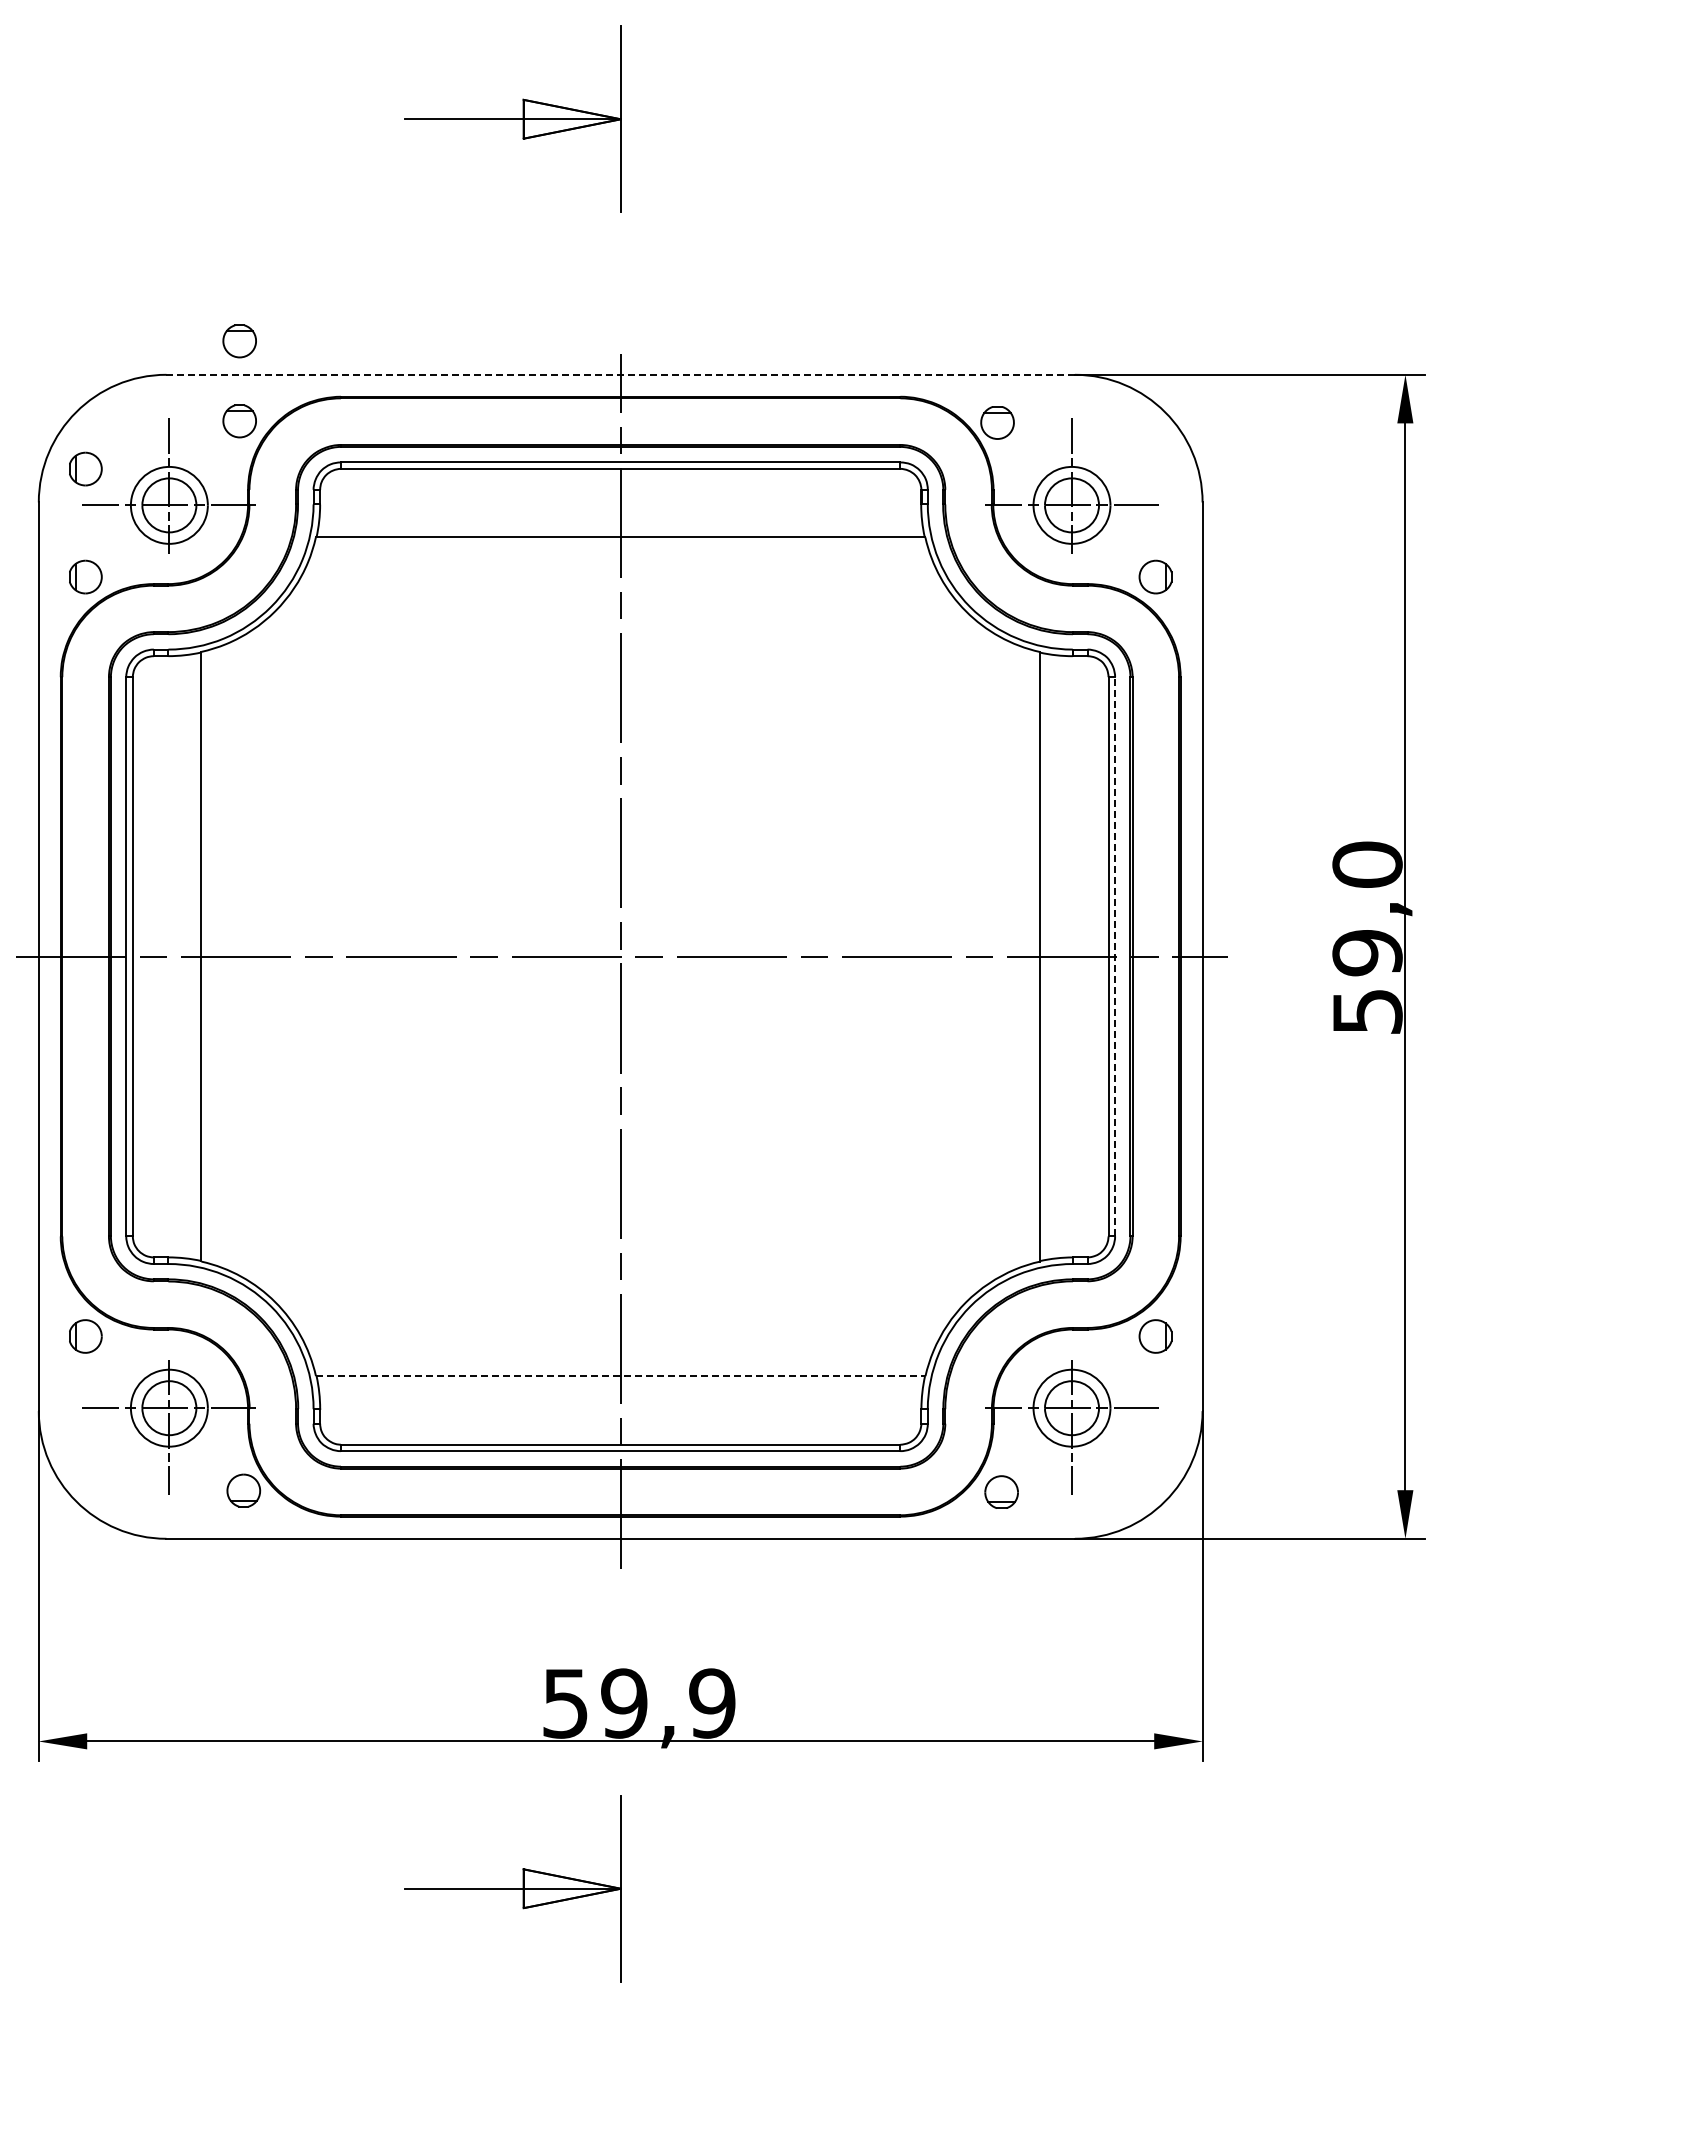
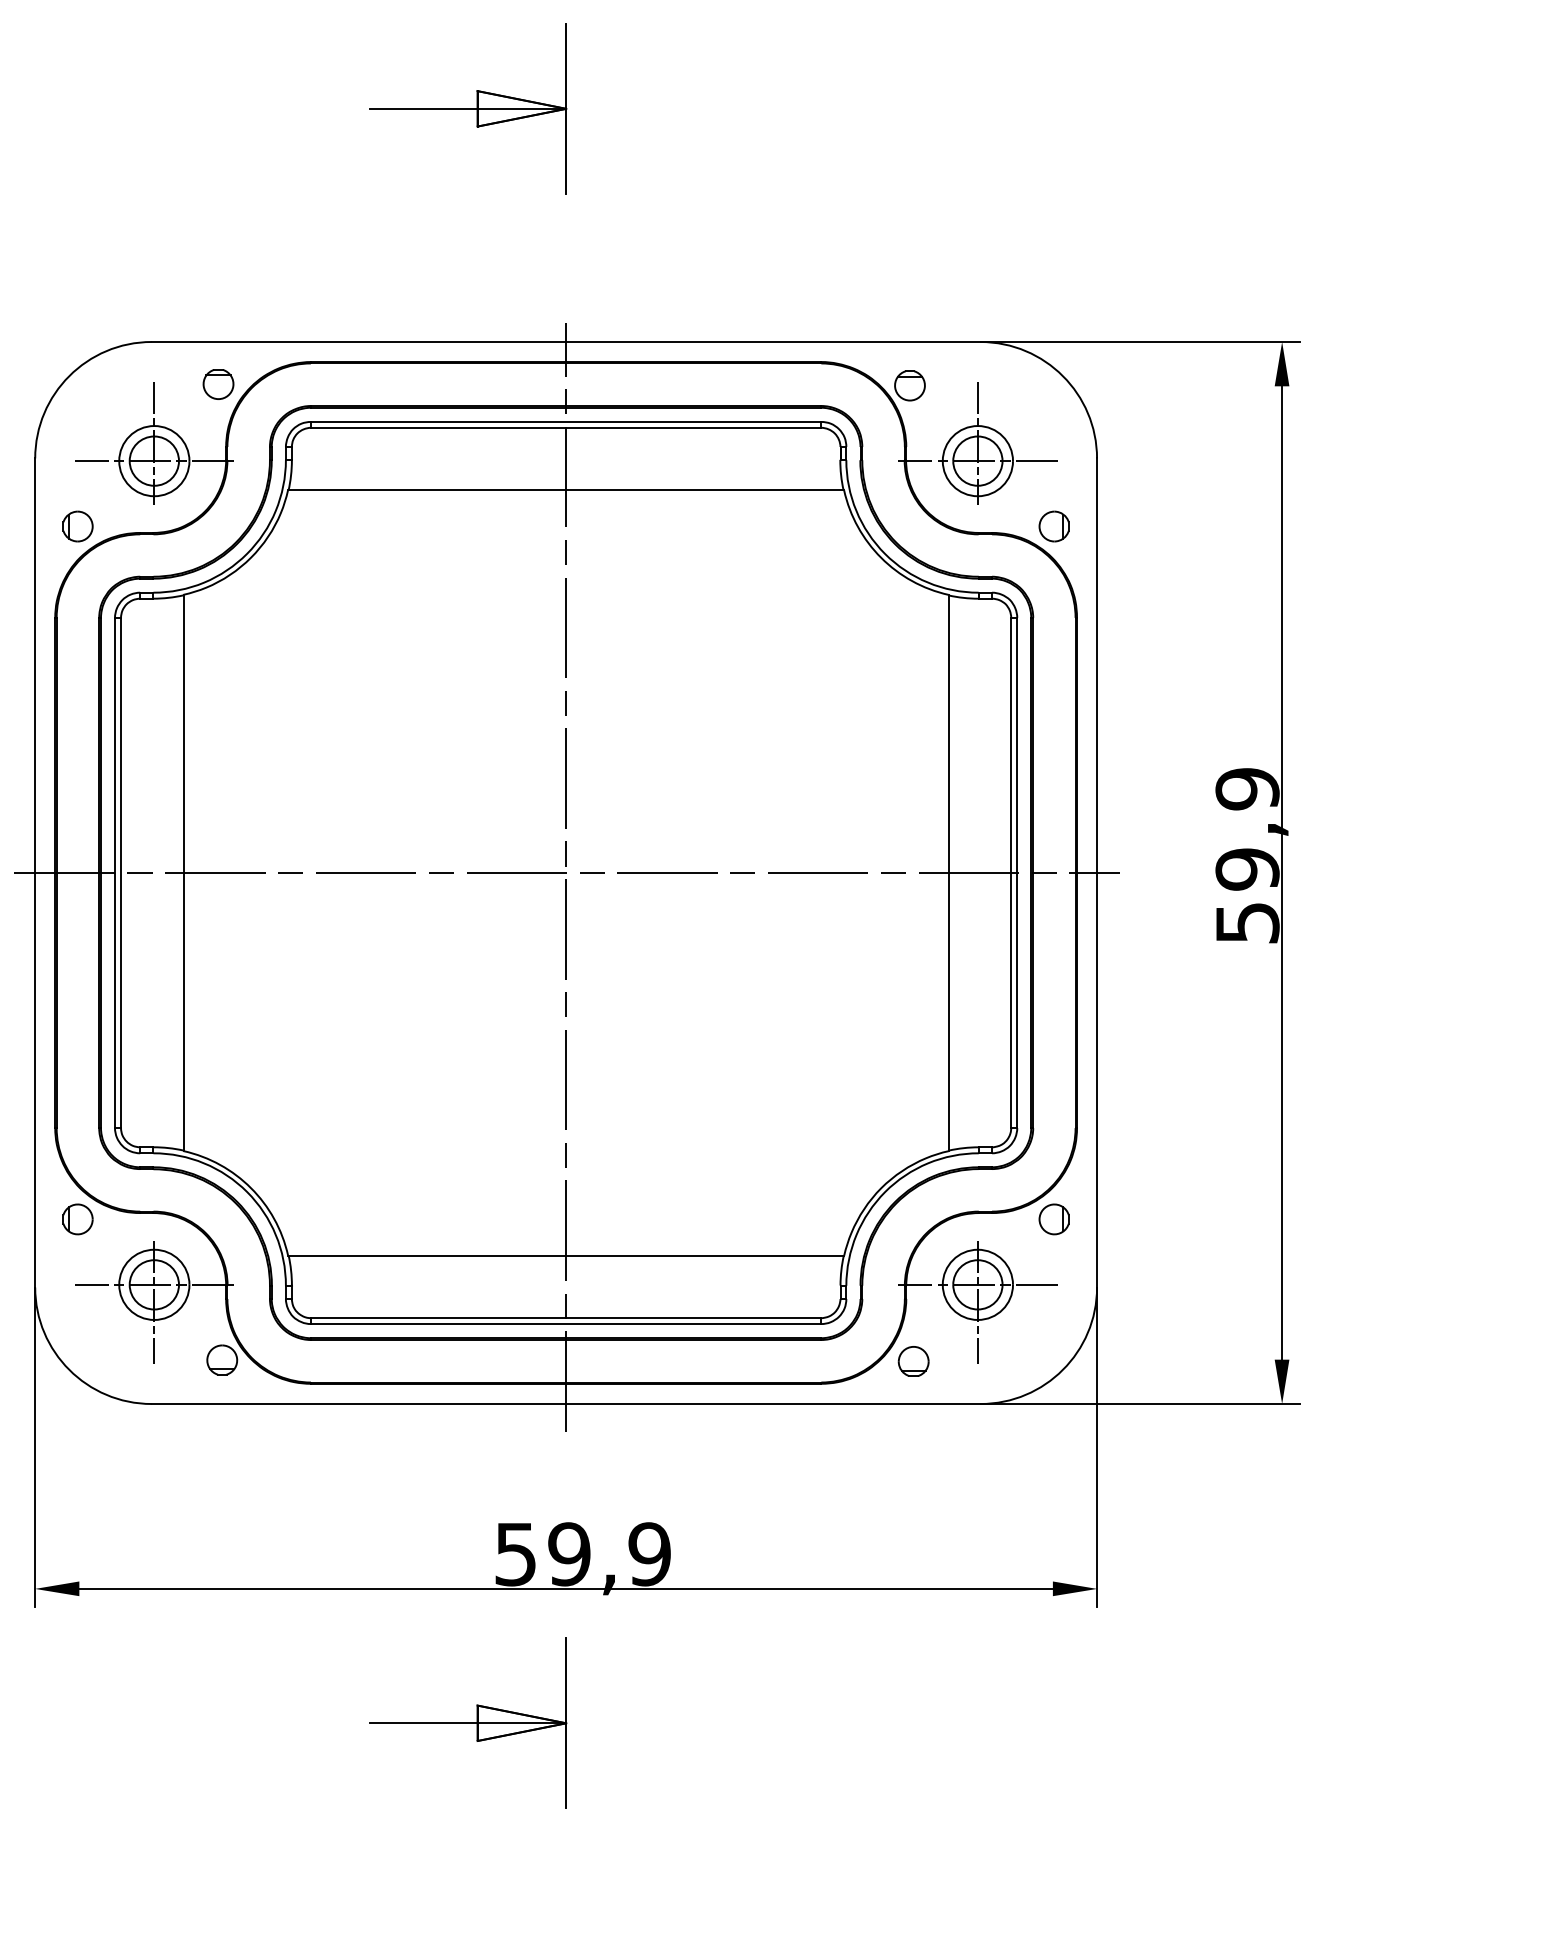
part: (239, 341) -> (218, 311), removed
line: (621, 374) -> (566, 341), dashed -> solid
part: (85, 468) -> (77, 427), removed
text: (1367, 864) -> (1247, 788), 59,0 -> 59,9
line: (1115, 956) -> (1017, 872), dashed -> solid
line: (620, 1376) -> (565, 1255), dashed -> solid

